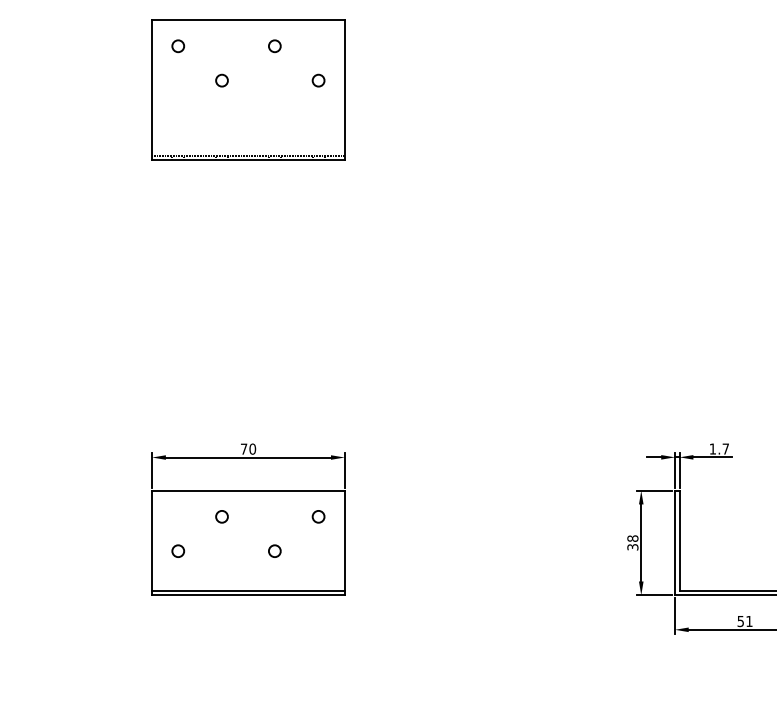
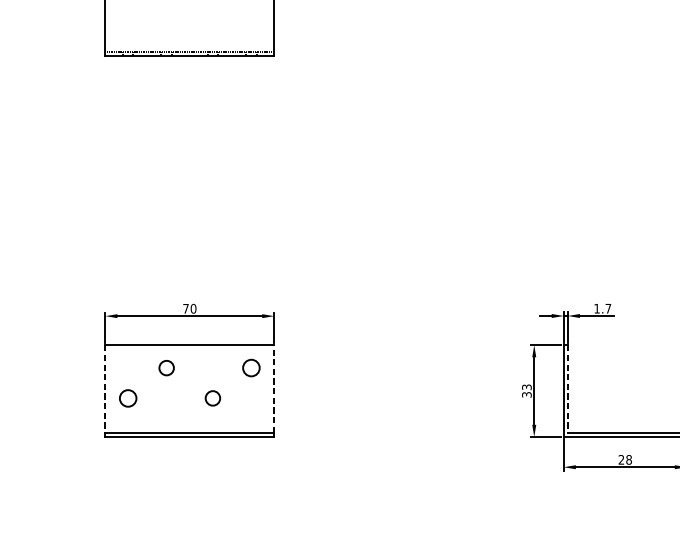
circle: (221, 516) -> (166, 367), size x1.4
circle: (318, 516) -> (251, 367), size x1.6
text: (632, 538) -> (526, 387), 38 -> 33
line: (152, 540) -> (105, 388), solid -> dashed
line: (344, 540) -> (274, 388), solid -> dashed
line: (679, 540) -> (567, 388), solid -> dashed
circle: (178, 550) -> (128, 397), size x1.6
circle: (274, 550) -> (212, 397), size x1.4
text: (744, 621) -> (624, 459), 51 -> 28

